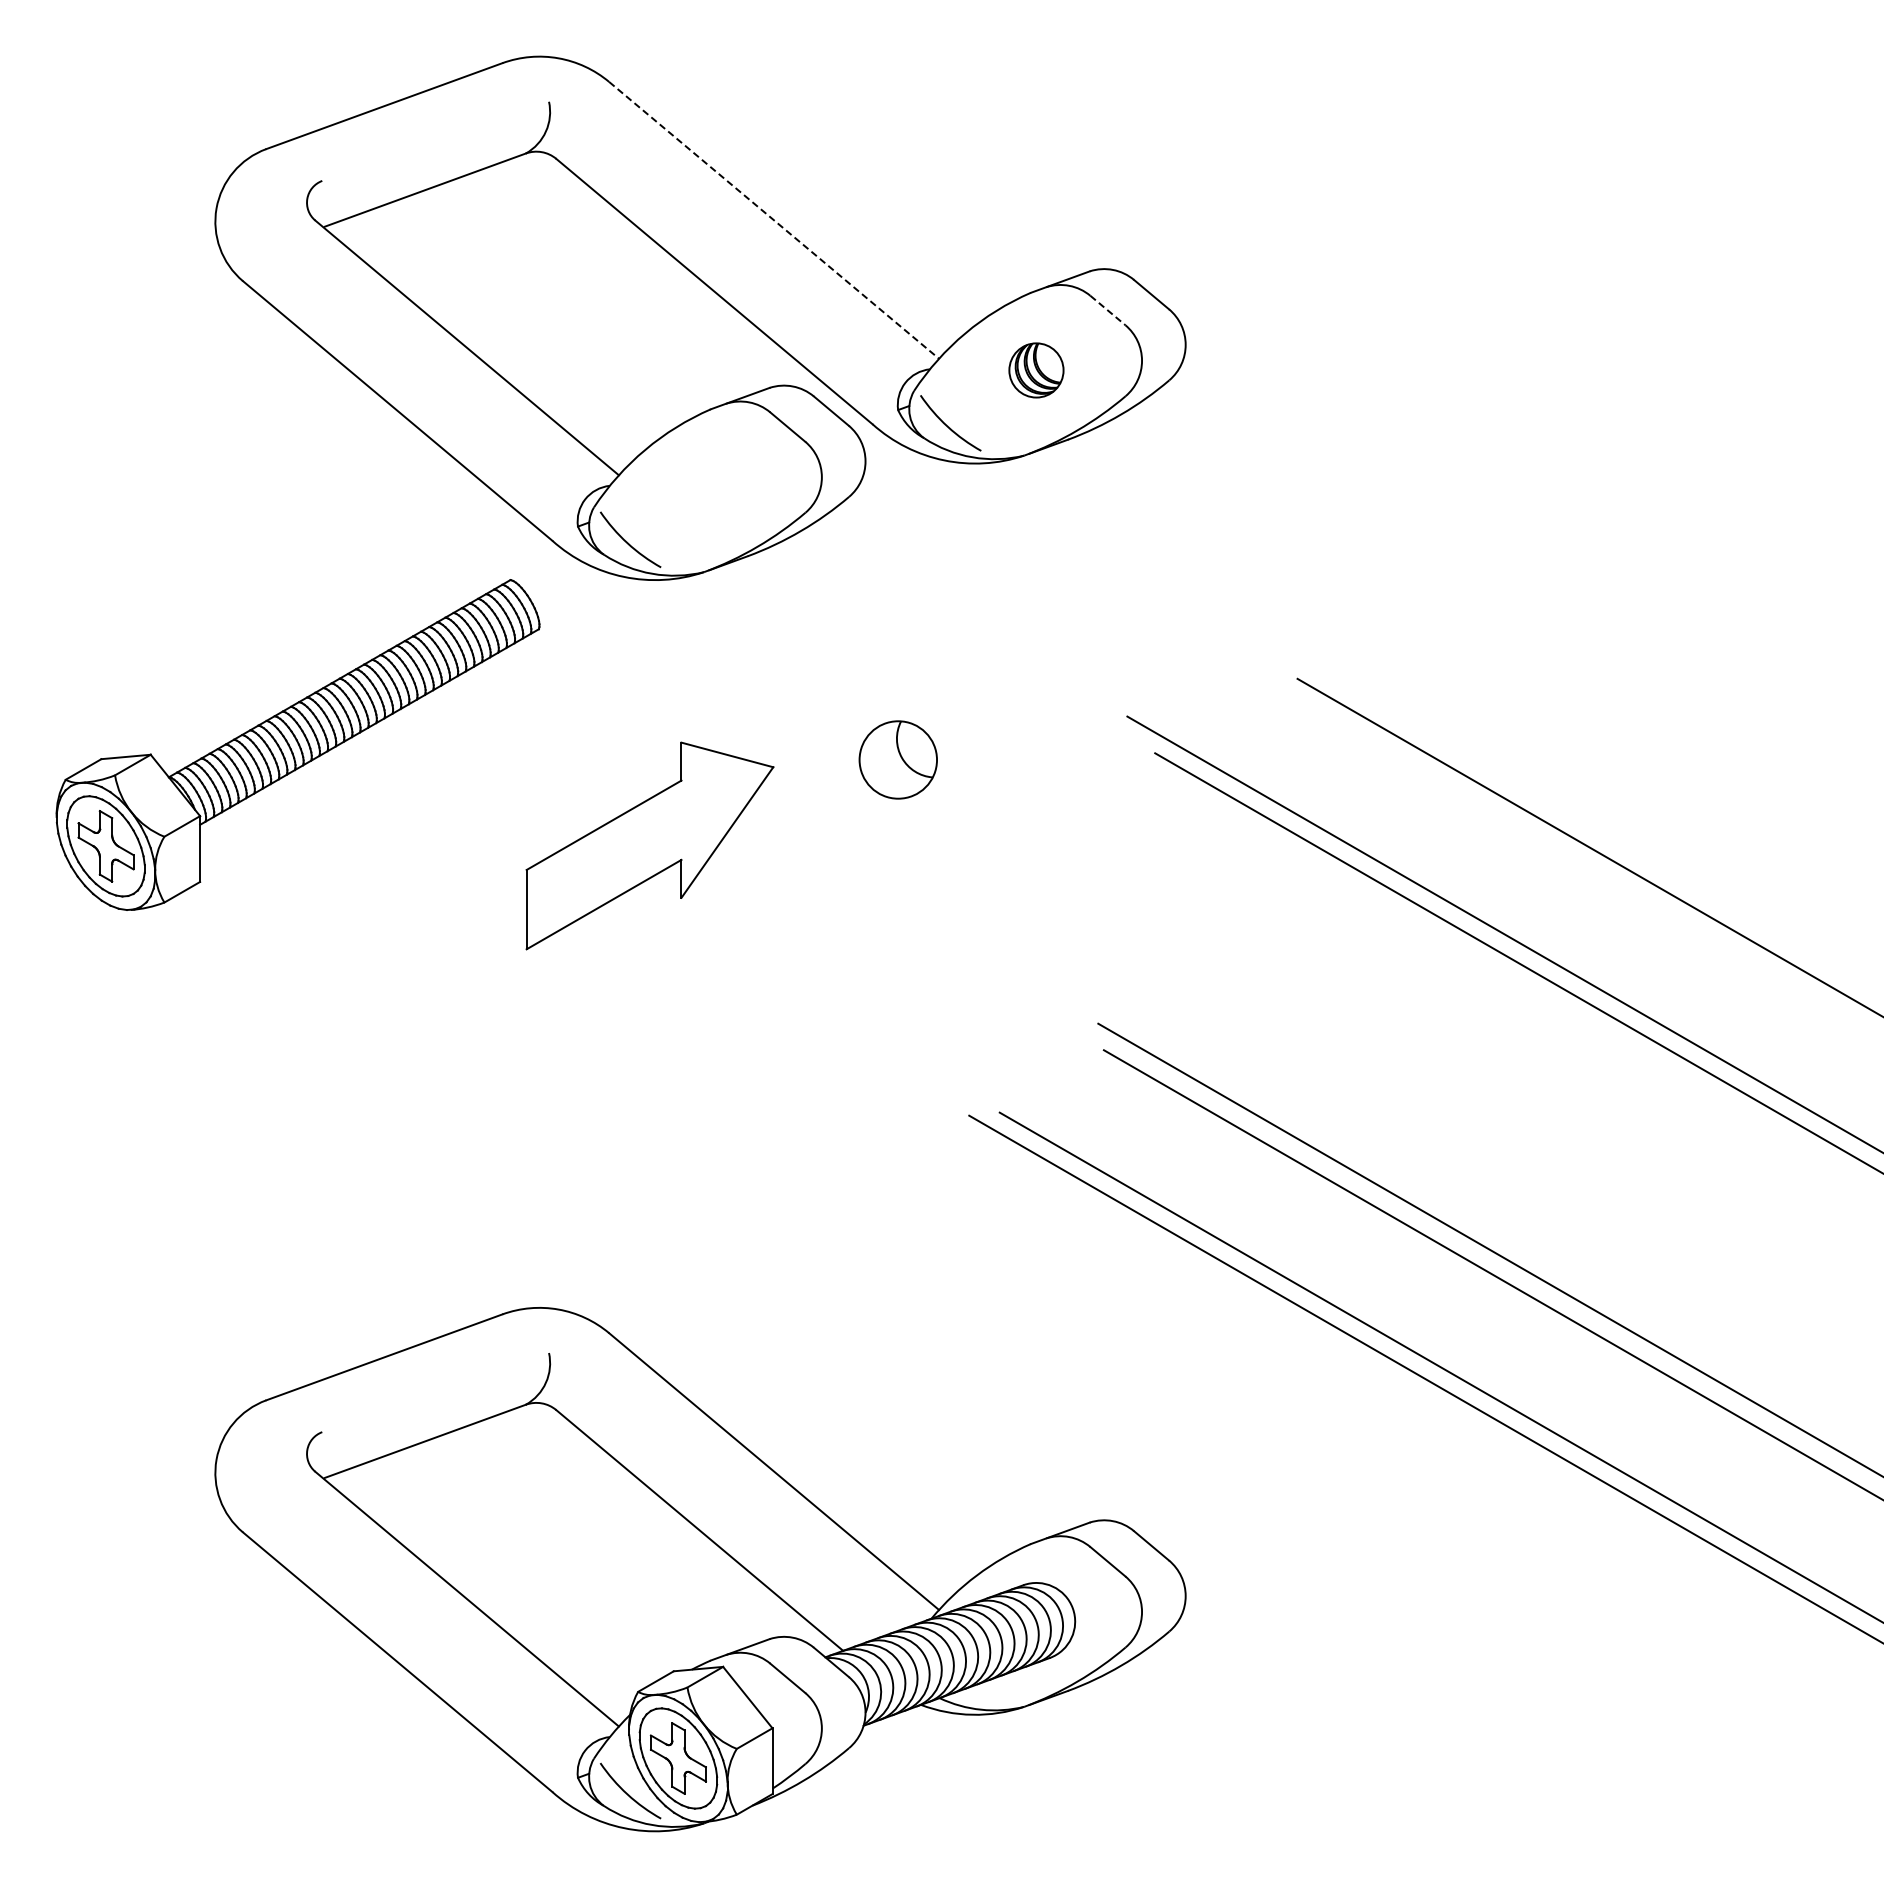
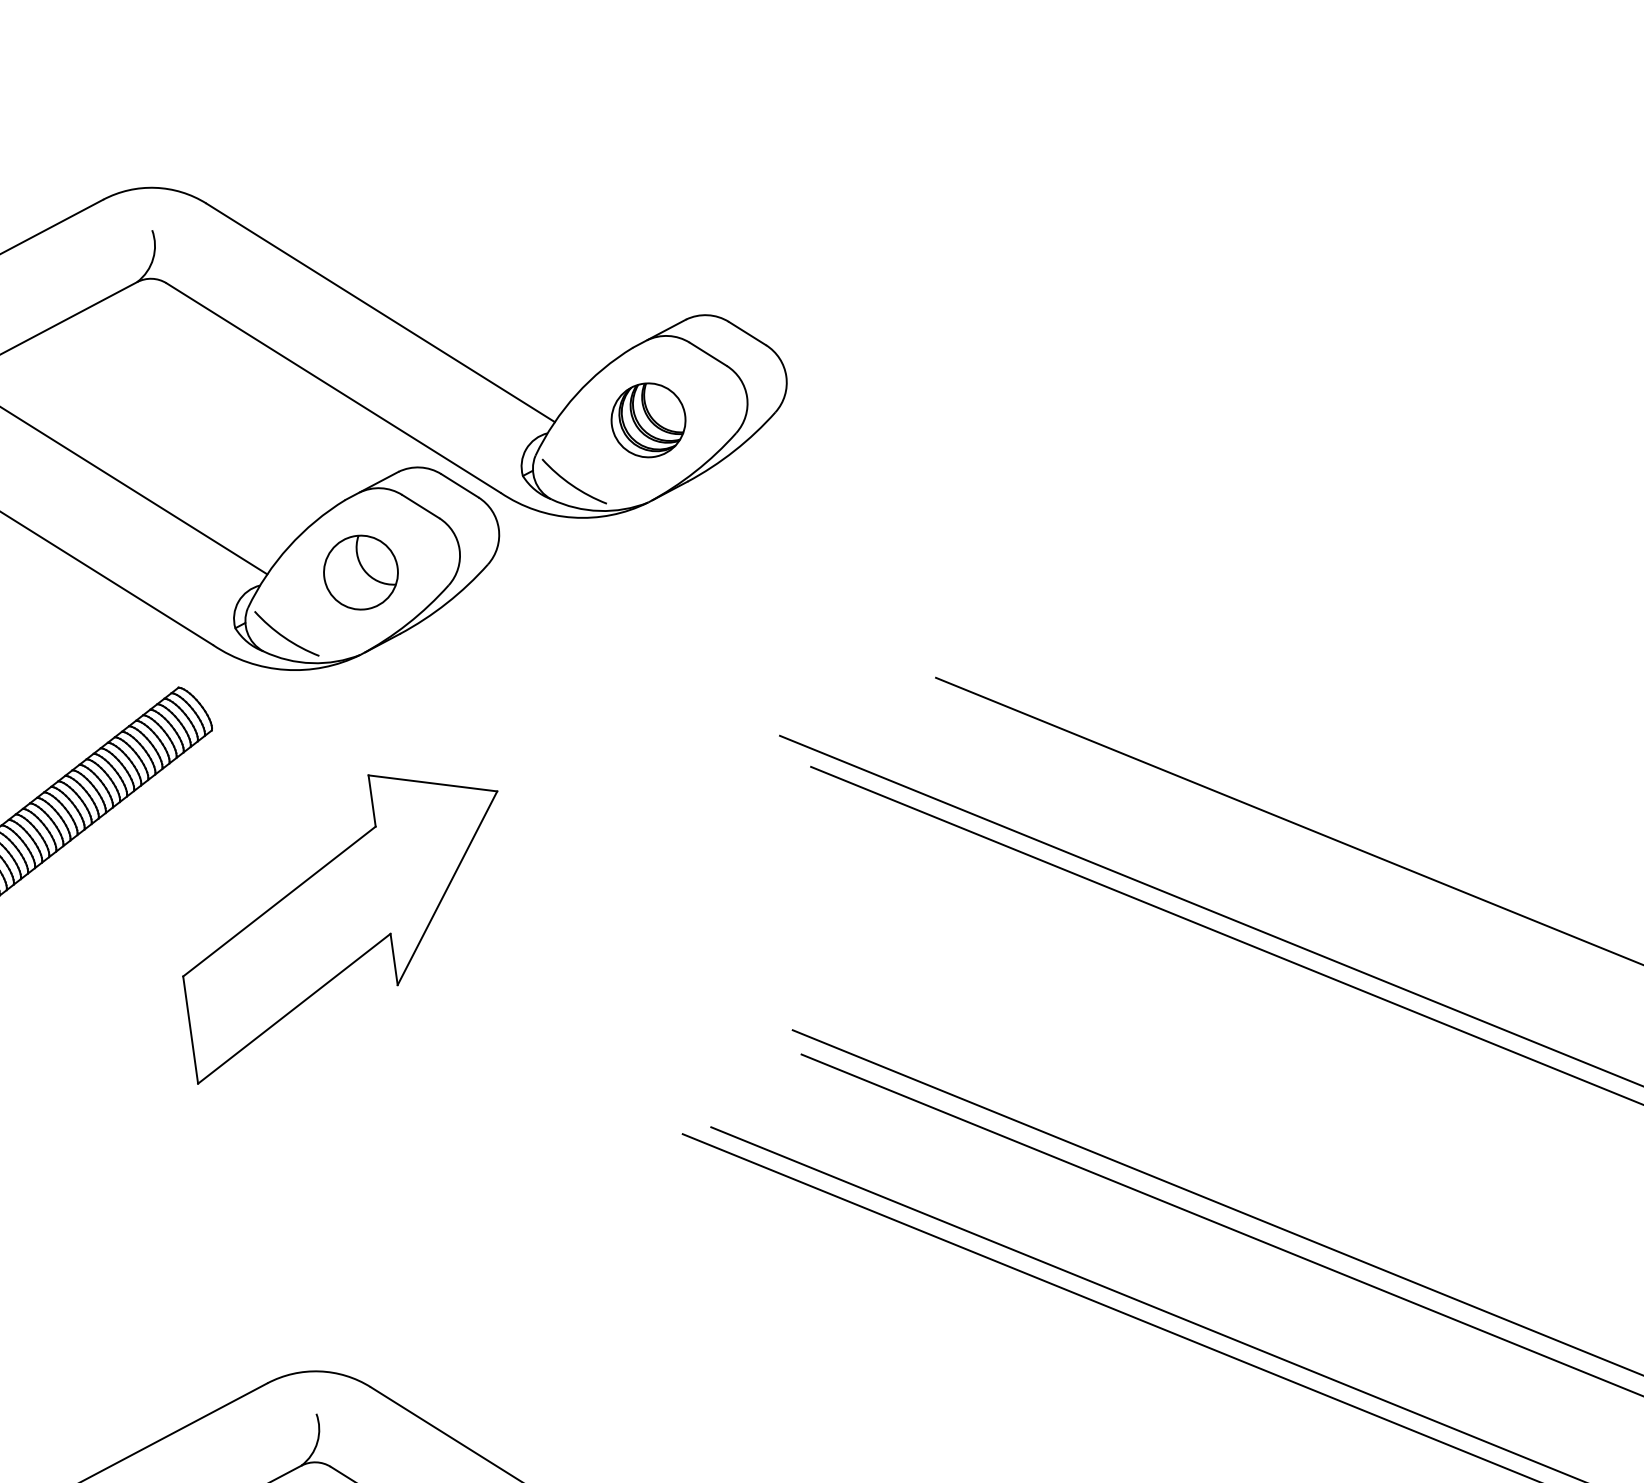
line: (774, 220) -> (381, 312), dashed -> solid
line: (1107, 310) -> (707, 354), dashed -> solid
part: (1036, 370) -> (648, 420), size x1.43
part: (897, 759) -> (360, 572), moved
part: (649, 845) -> (344, 920), size x1.43

